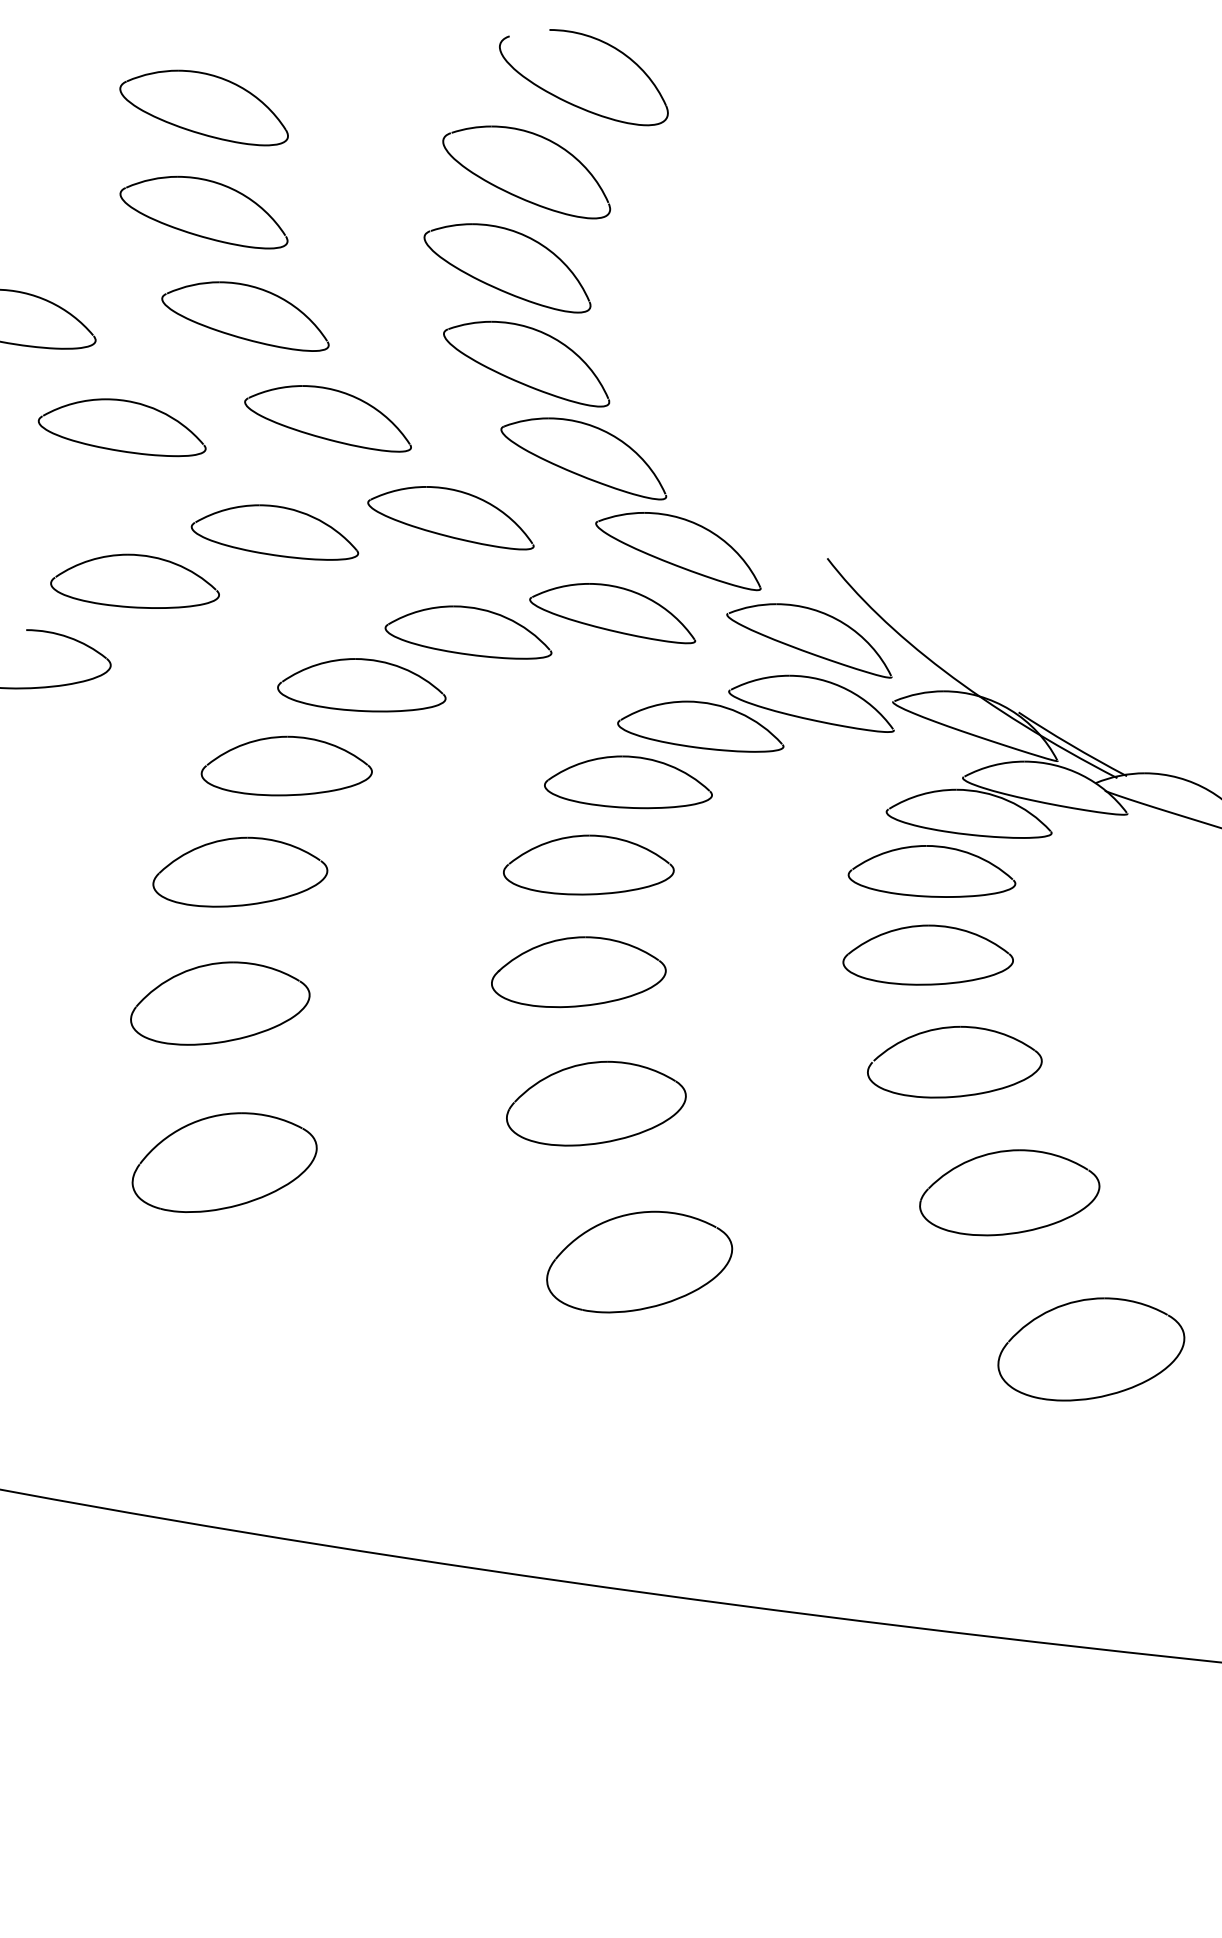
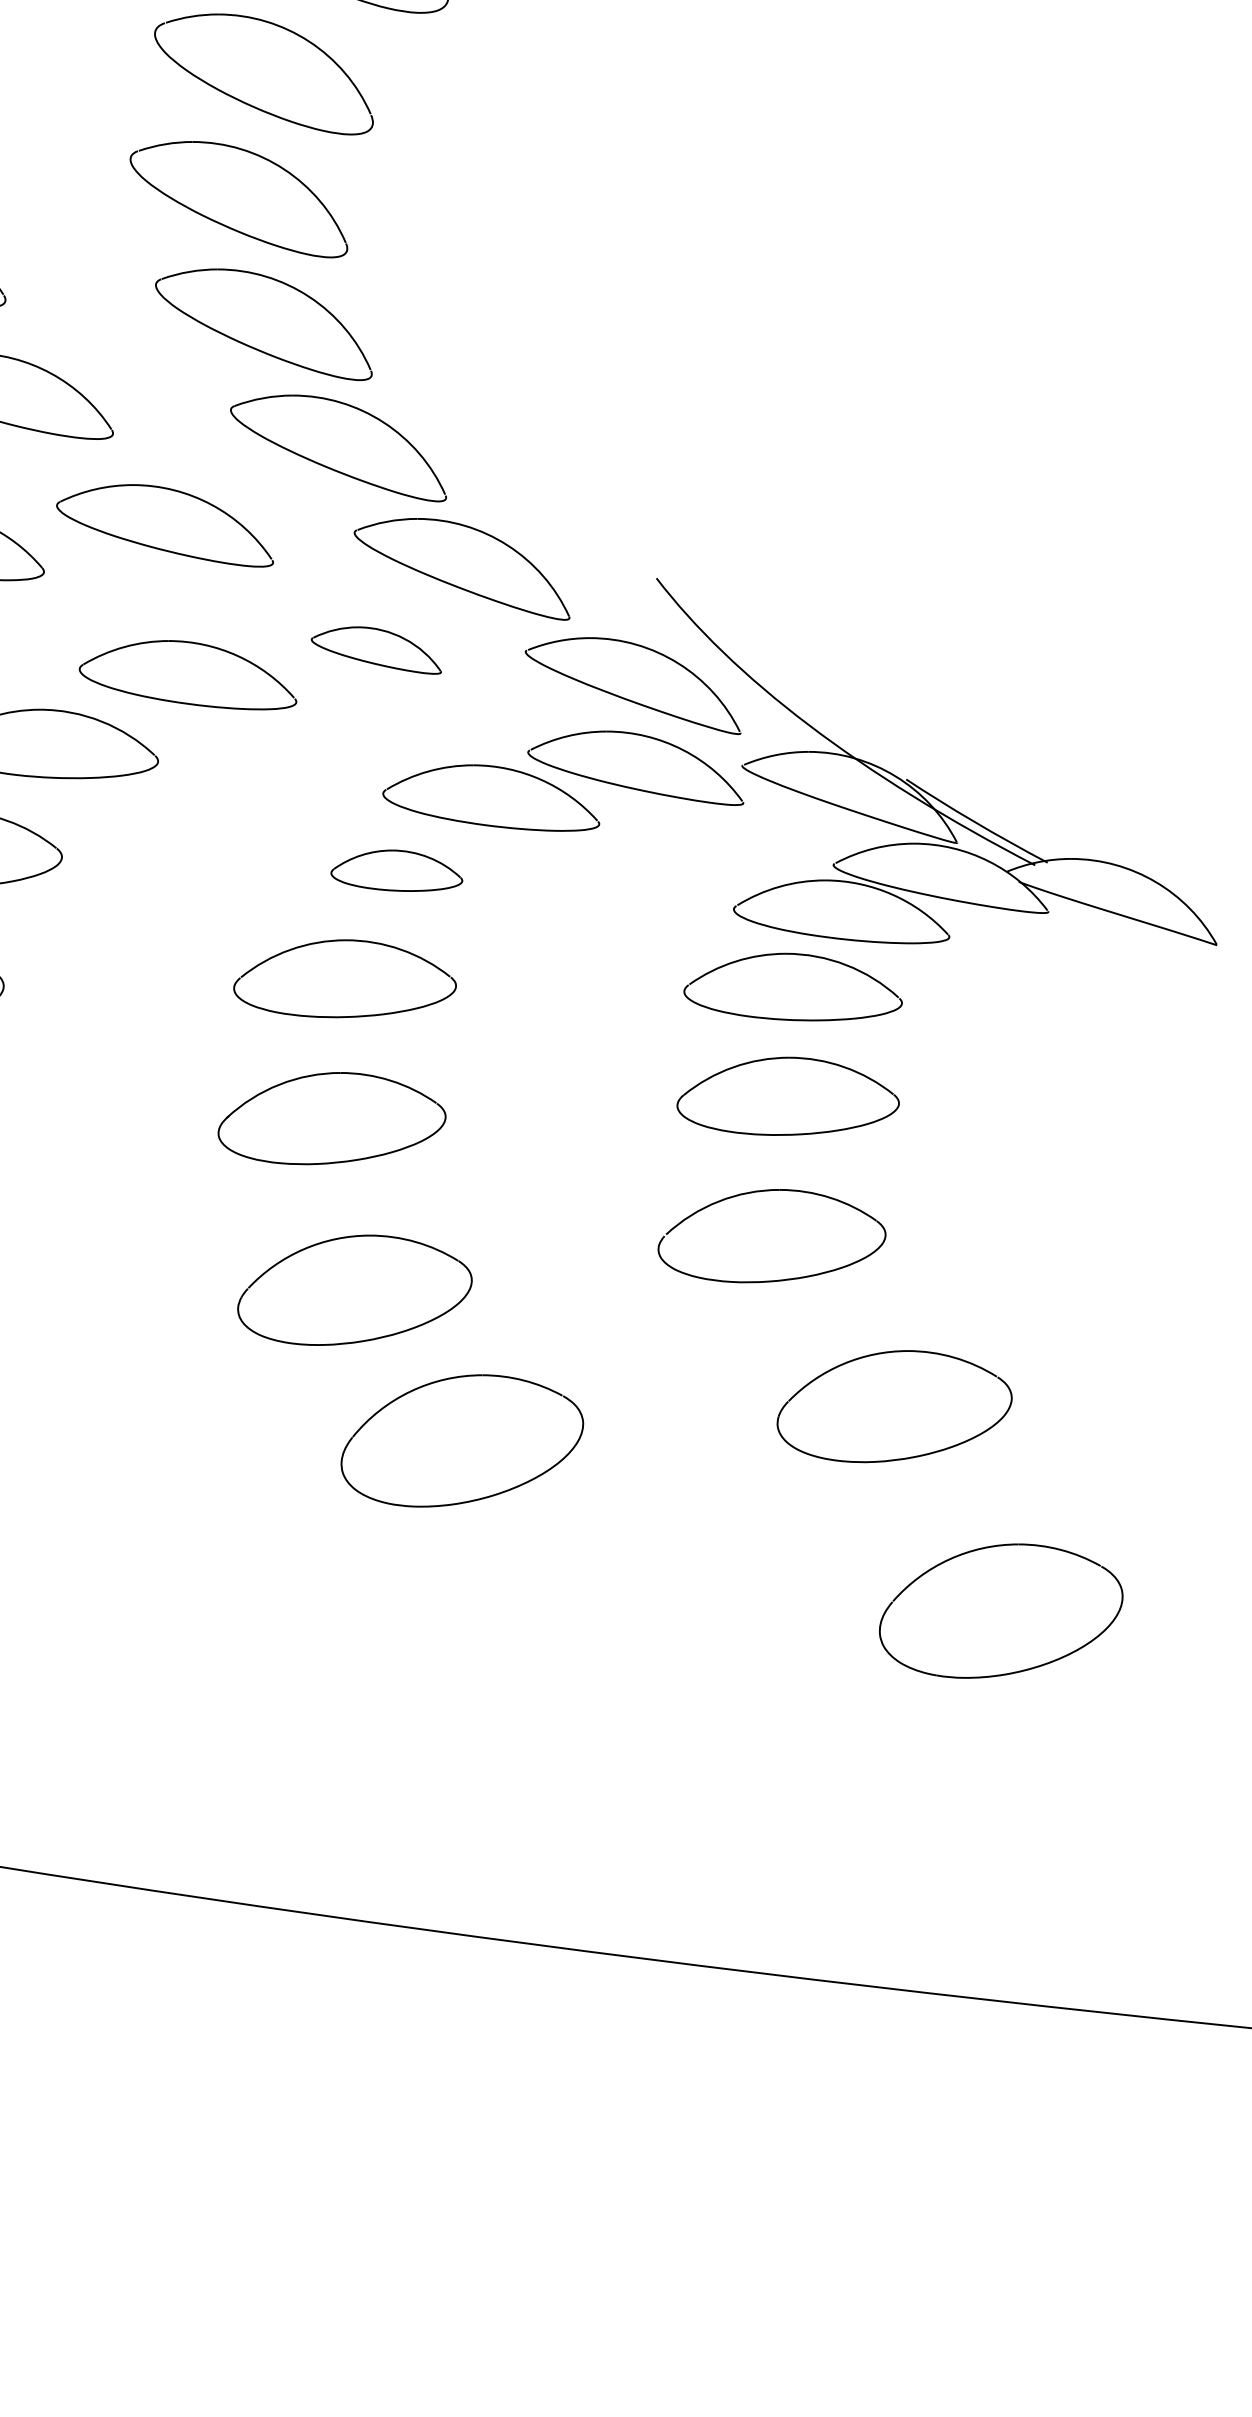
part: (612, 613) -> (376, 650), size x0.6
part: (628, 782) -> (396, 870), size x0.6
part: (951, 1028) -> (767, 1192), moved
part: (639, 1261) -> (462, 1440), moved

